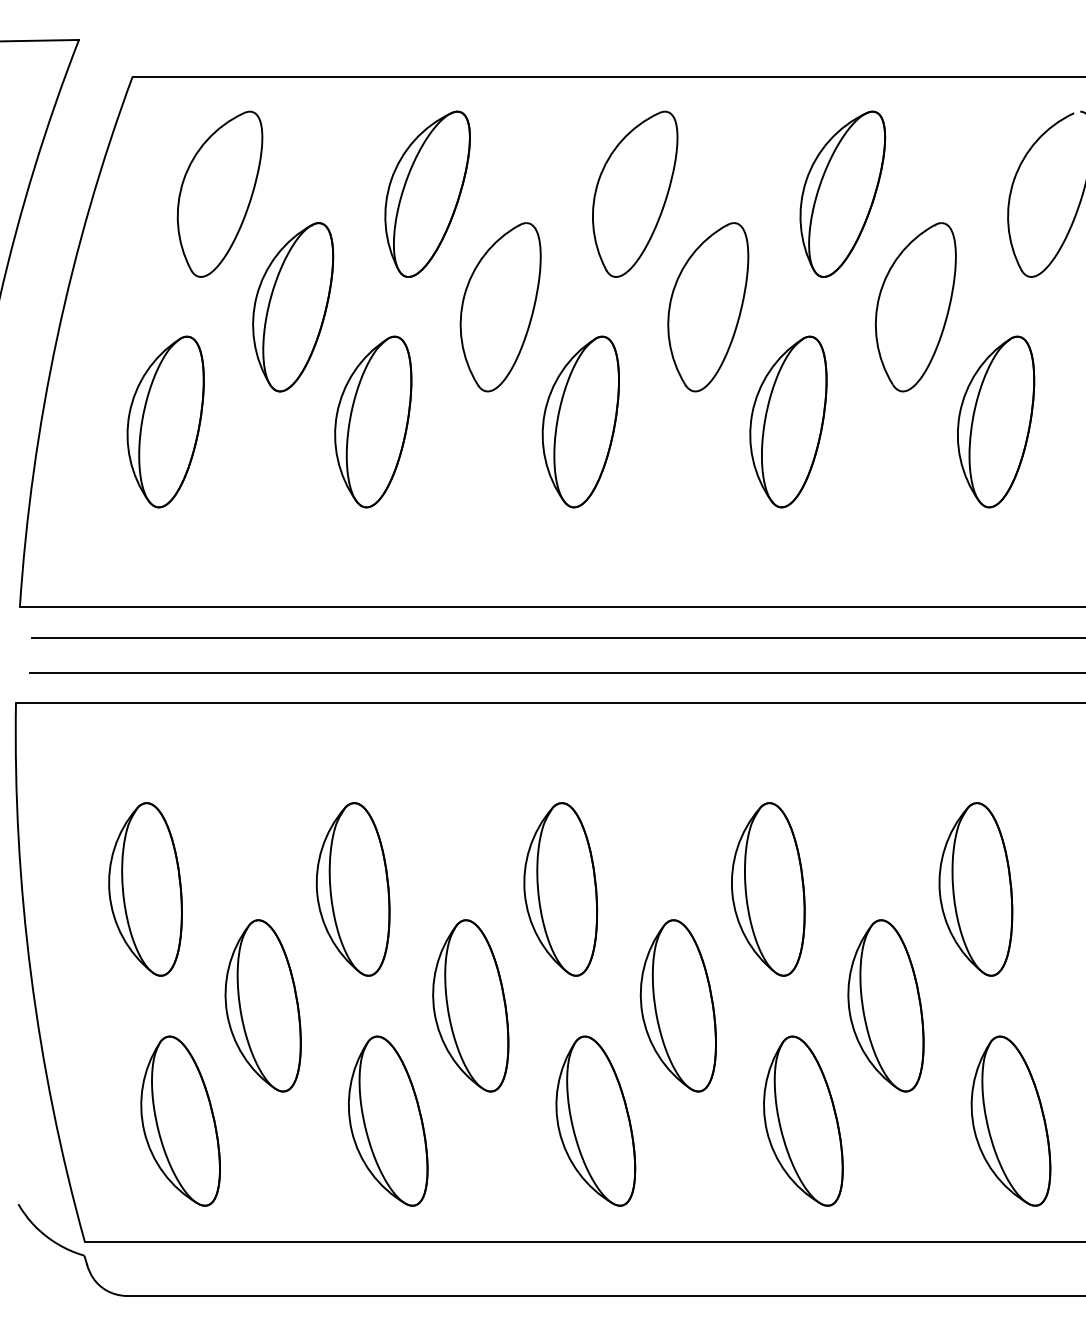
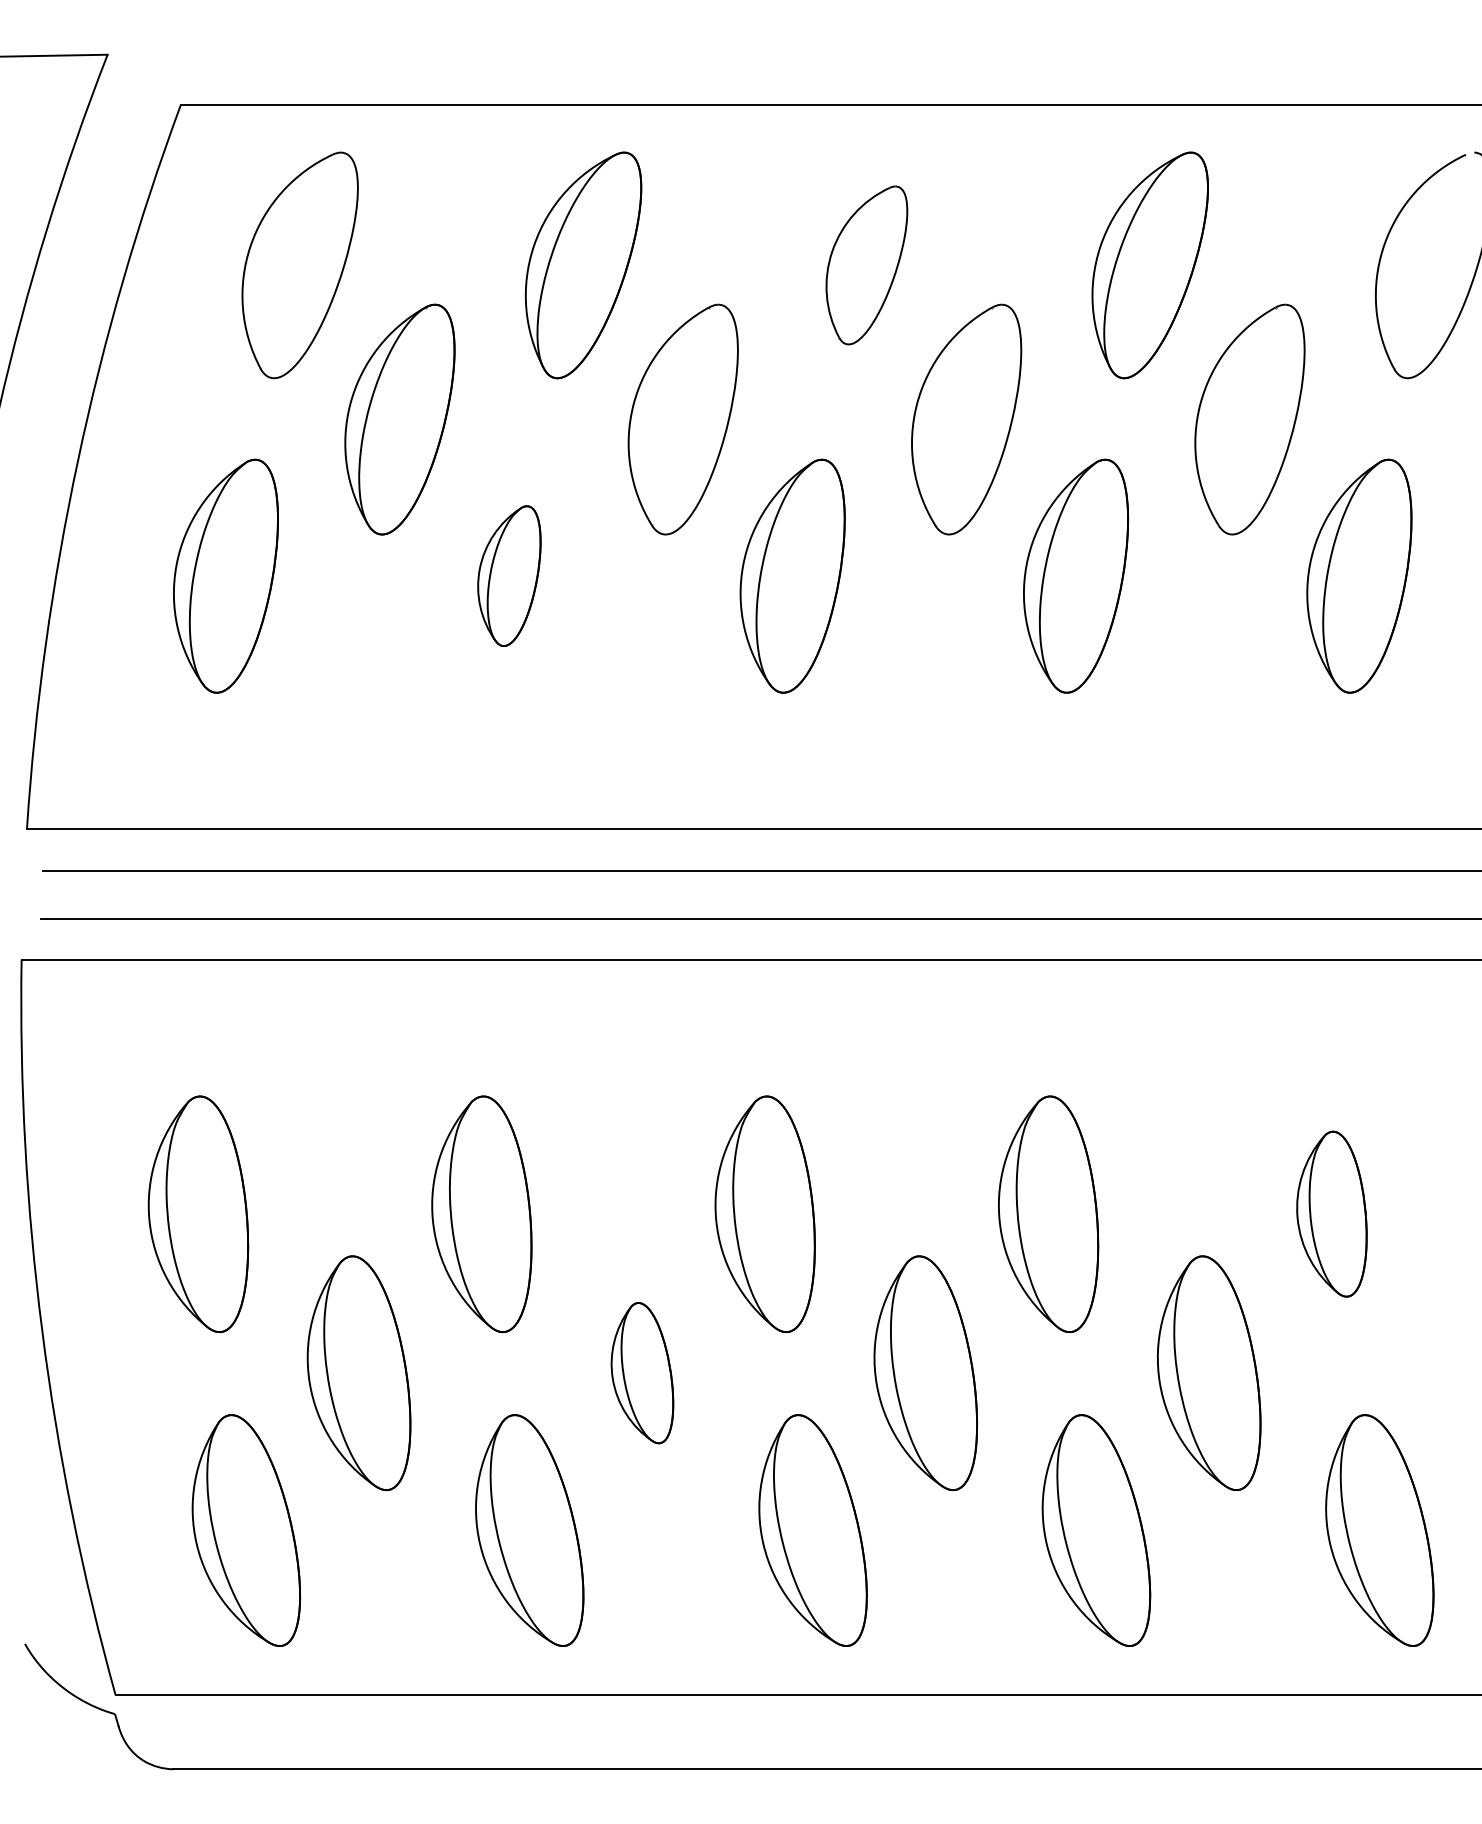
part: (634, 194) -> (866, 265), size x0.7
part: (373, 421) -> (509, 575), size x0.6
part: (975, 888) -> (1331, 1213), size x0.7
part: (470, 1005) -> (642, 1372), size x0.6

